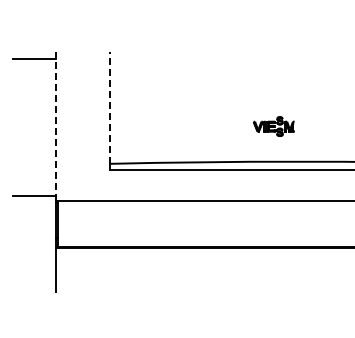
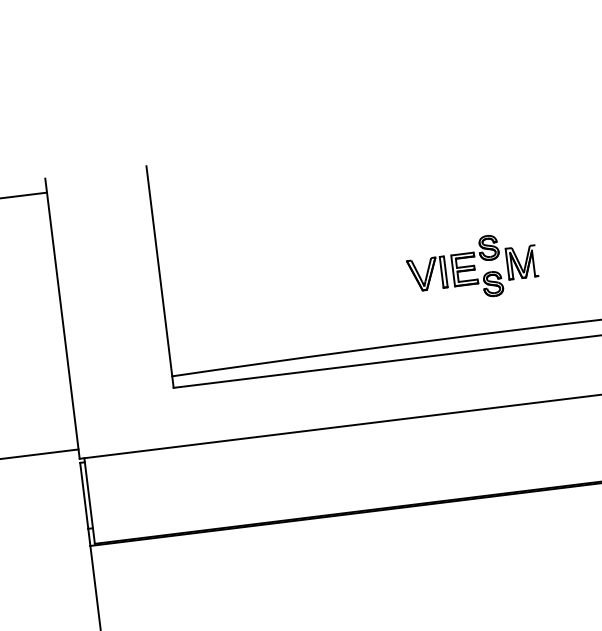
line: (109, 107) -> (158, 270), dashed -> solid
line: (55, 126) -> (61, 318), dashed -> solid
part: (273, 126) -> (471, 268), size x1.67

